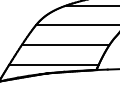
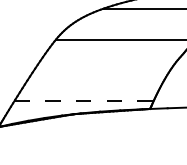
line: (65, 45) -> (102, 70), removed
line: (53, 65) -> (83, 101), solid -> dashed

